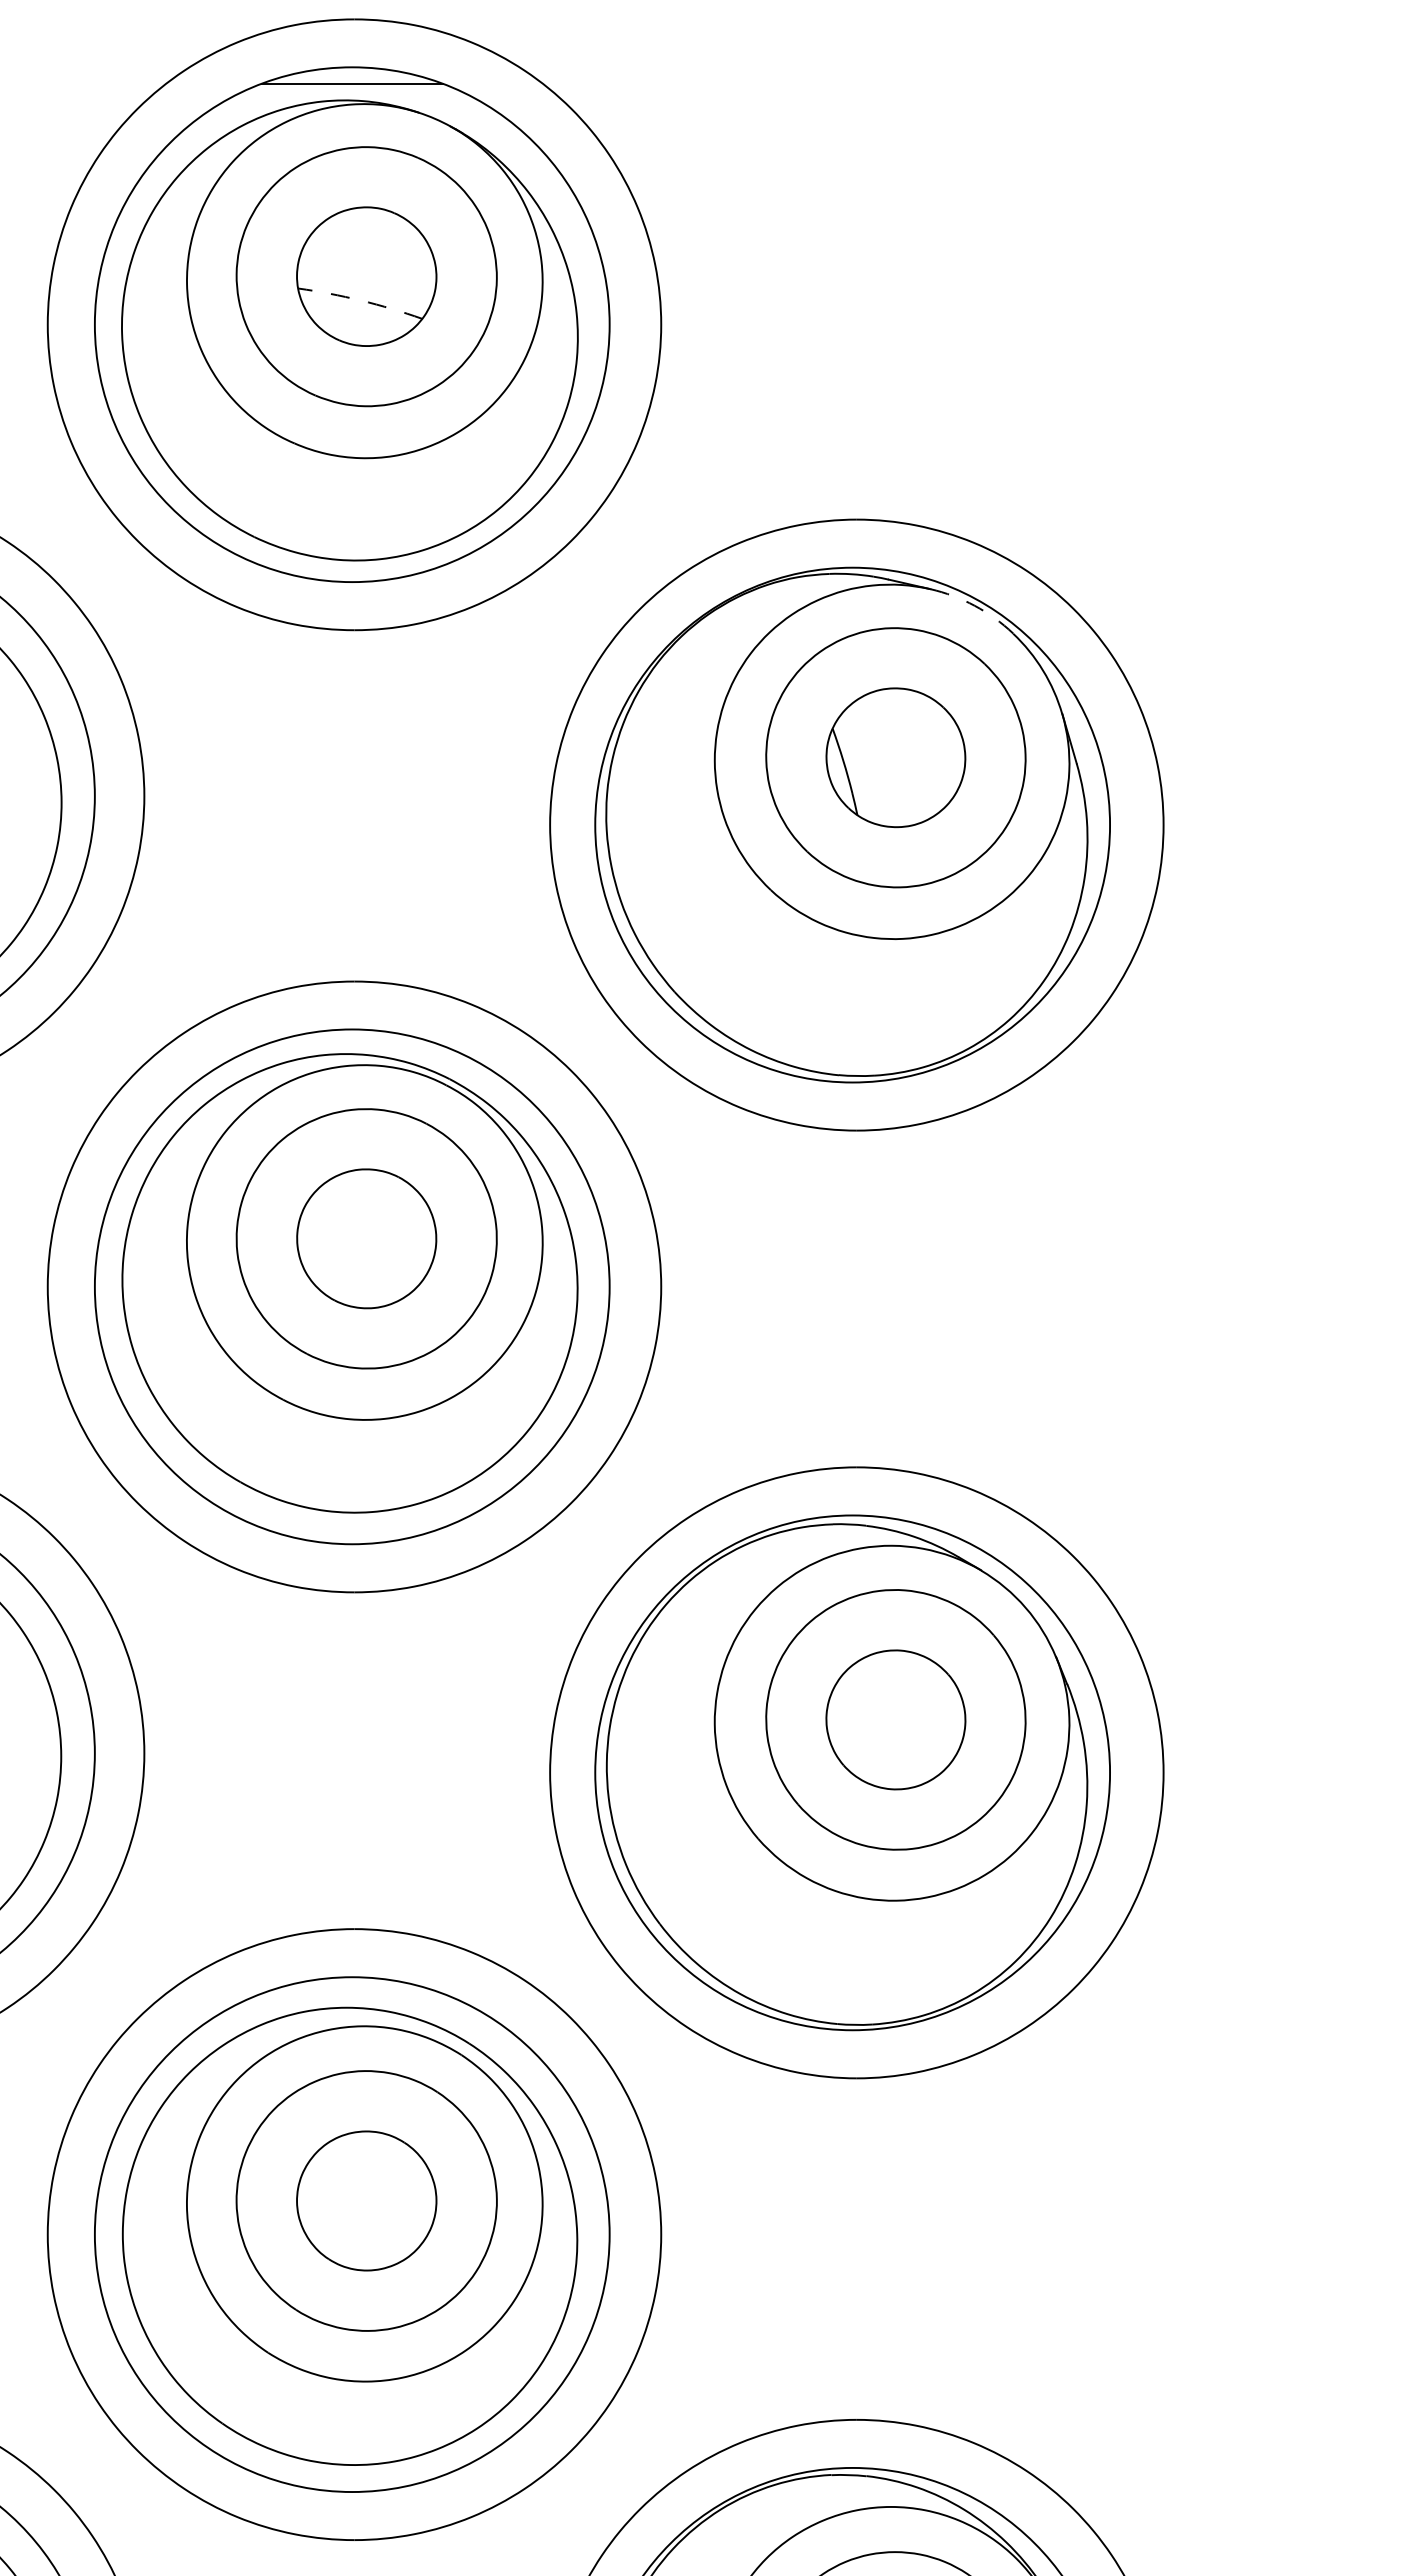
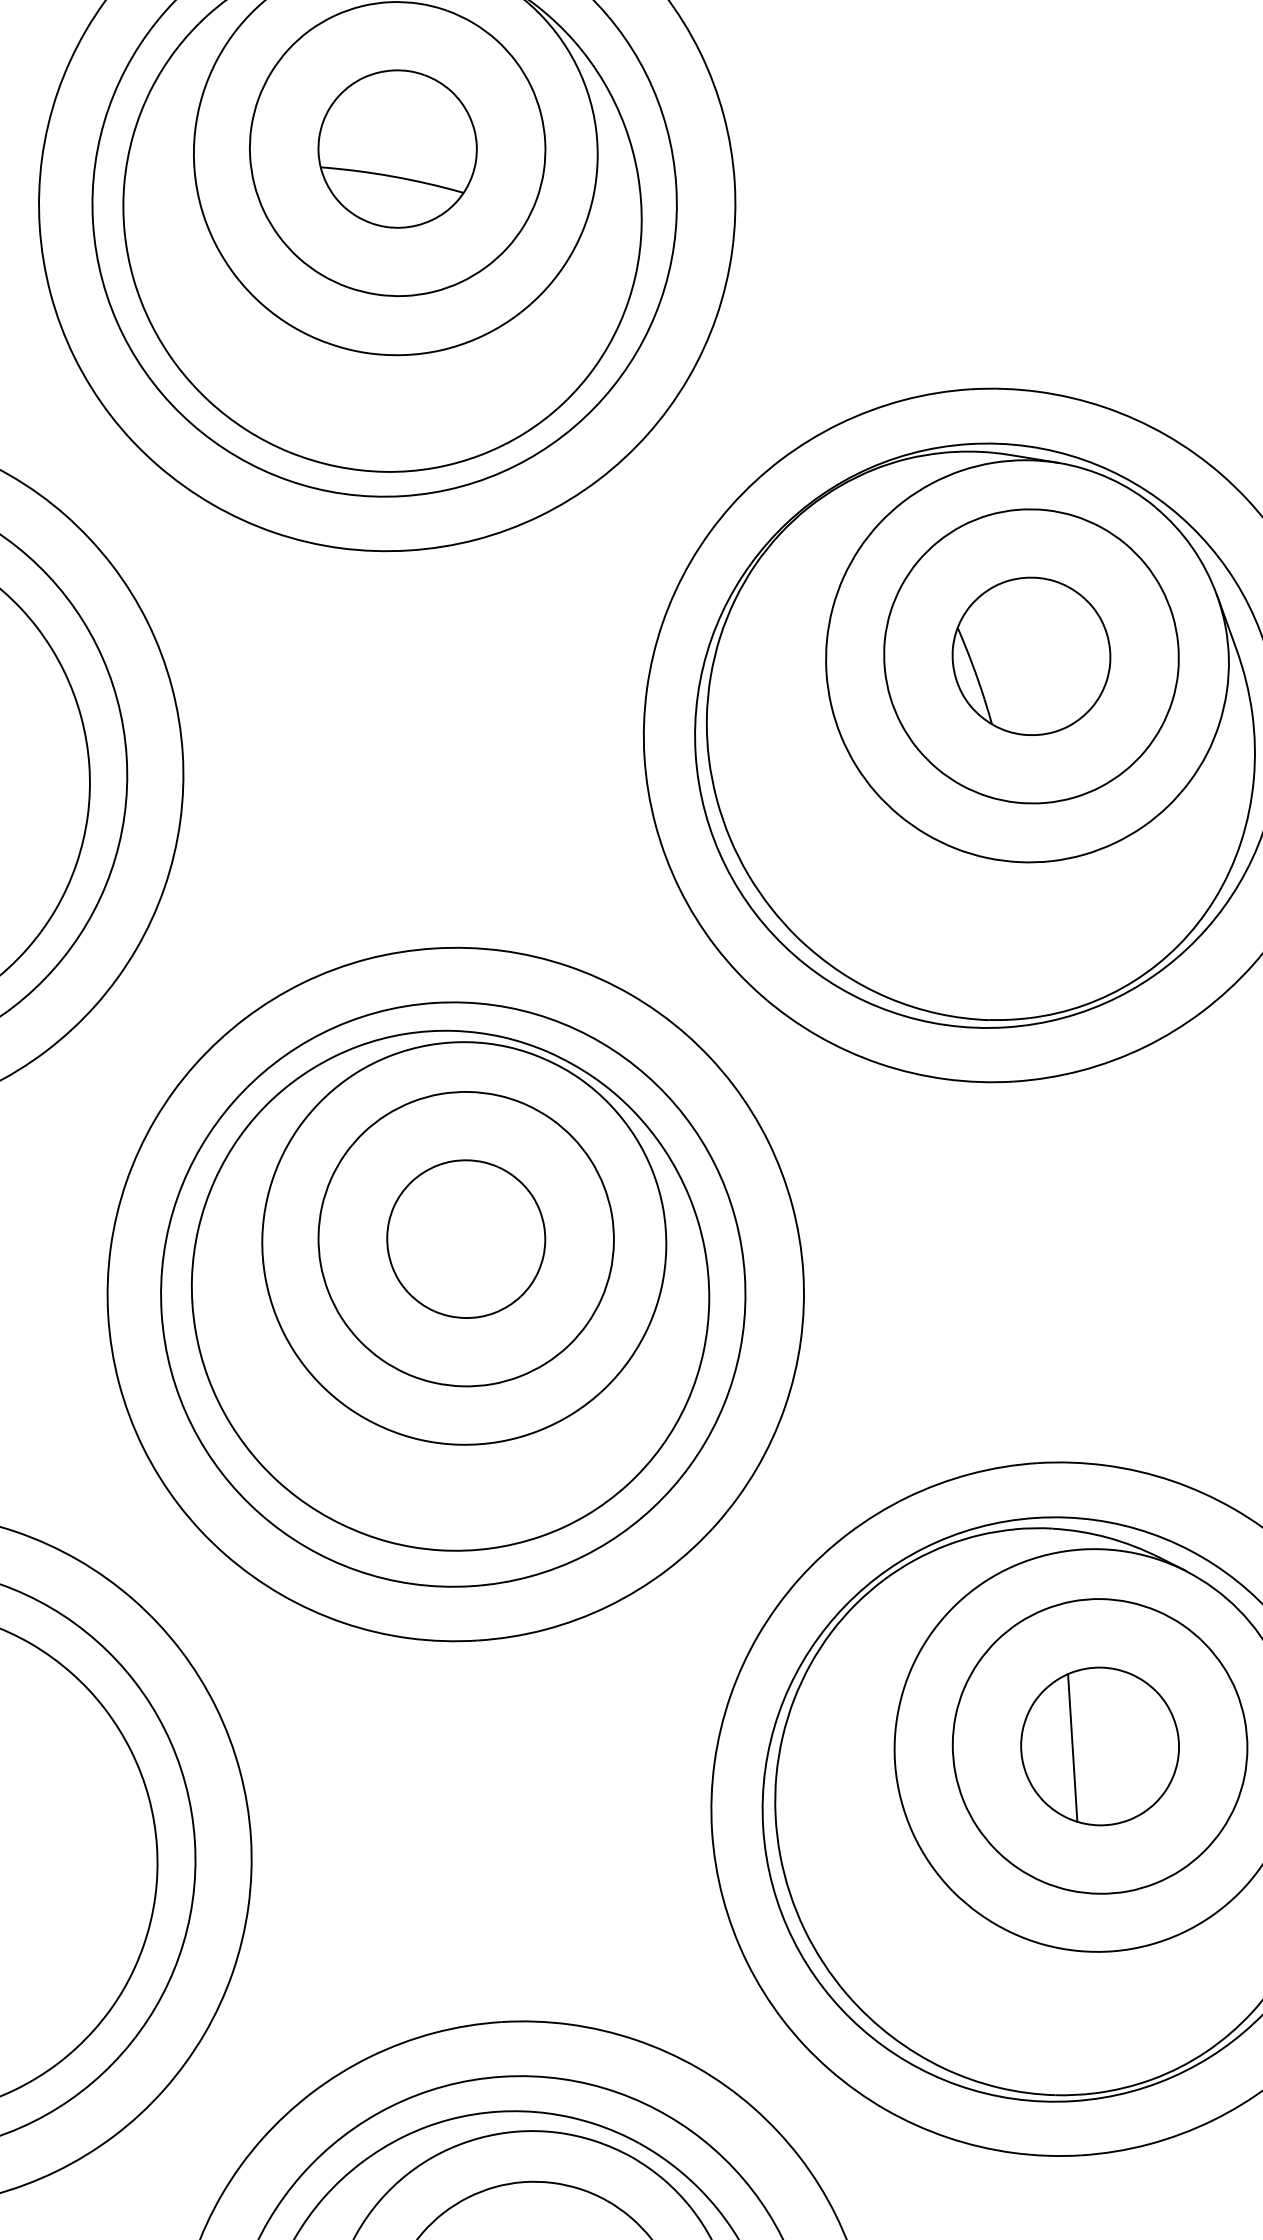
arc: (361, 300) -> (393, 176), dashed -> solid
arc: (974, 605) -> (1109, 478), dashed -> solid
line: (871, 1719) -> (1072, 1747), added

